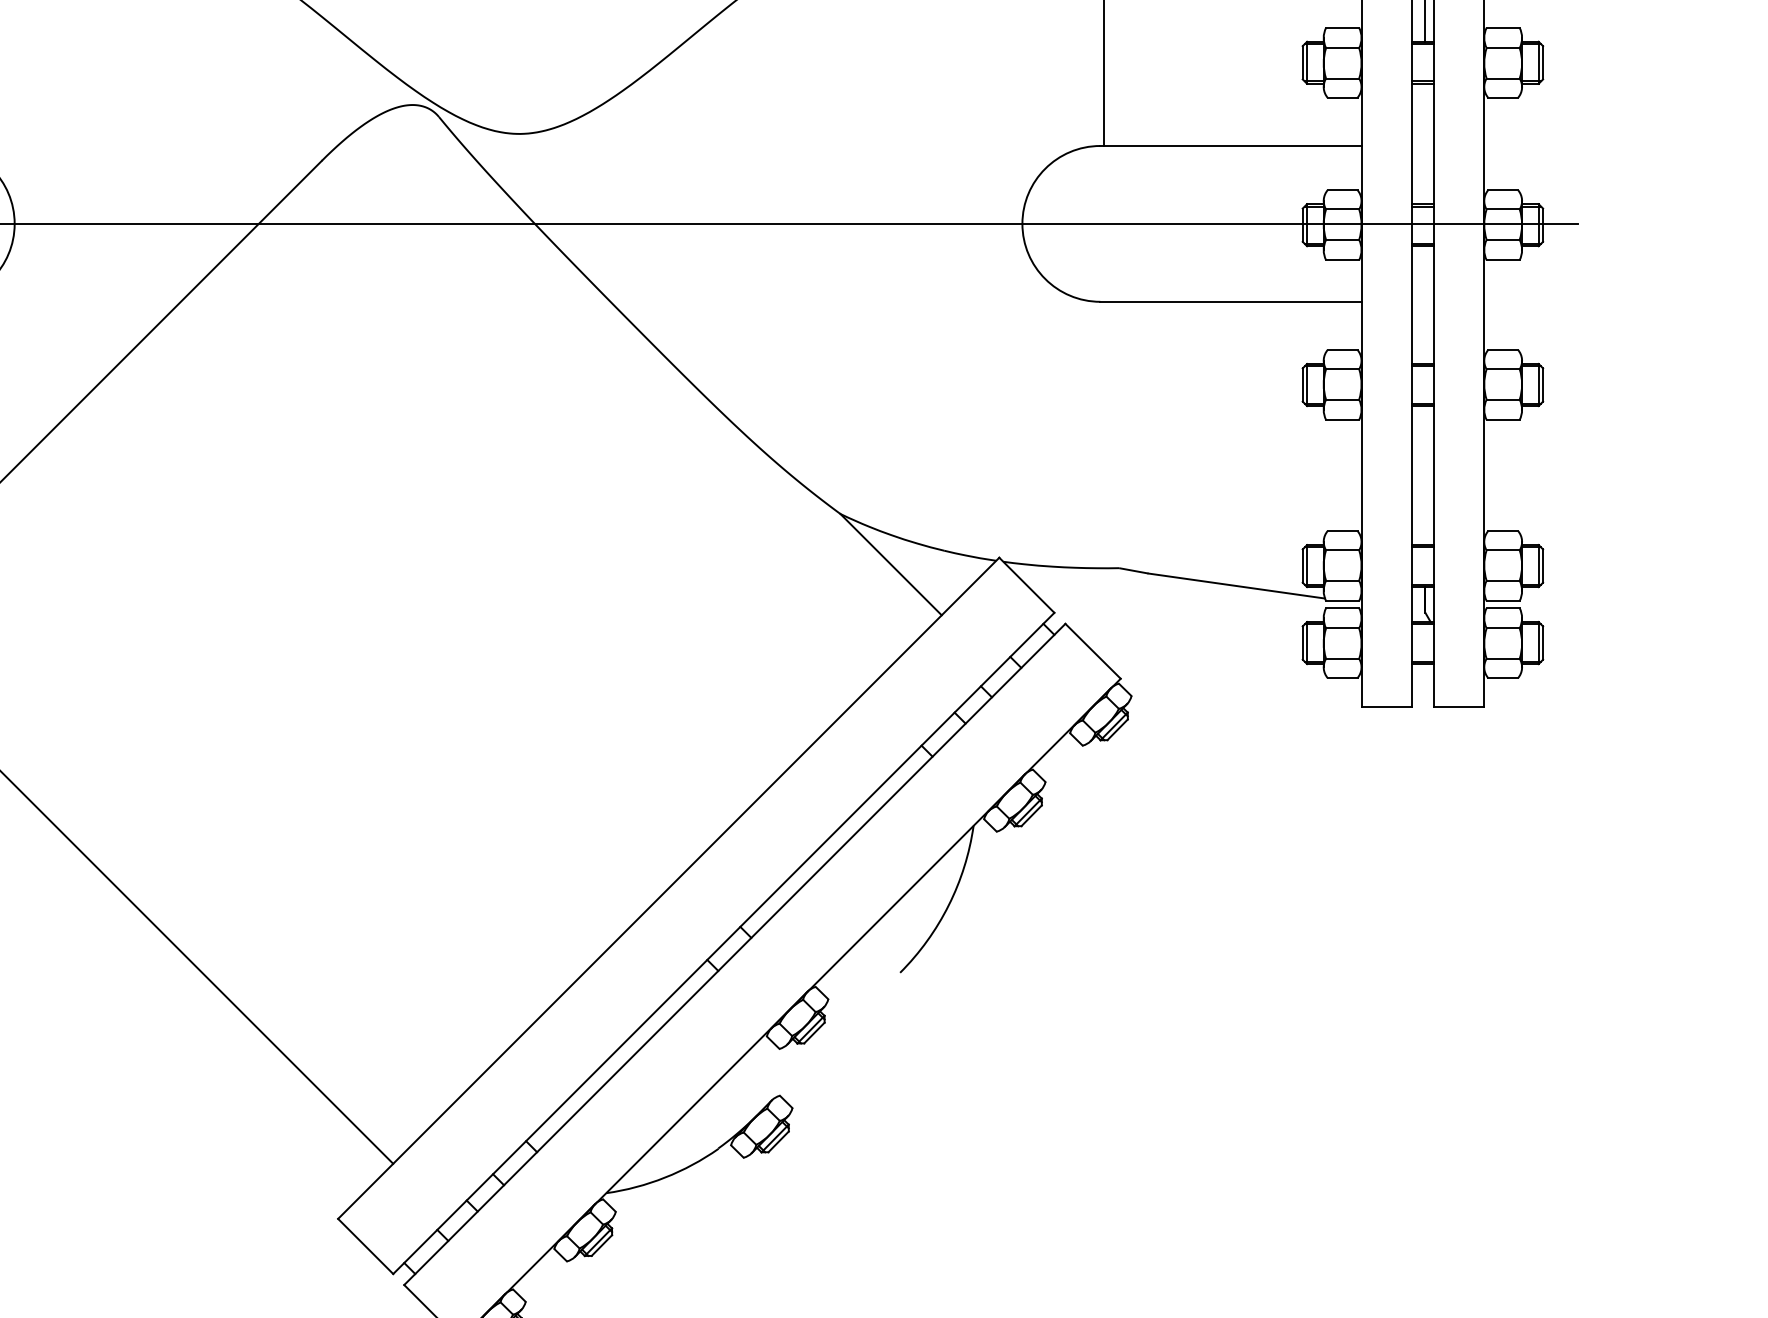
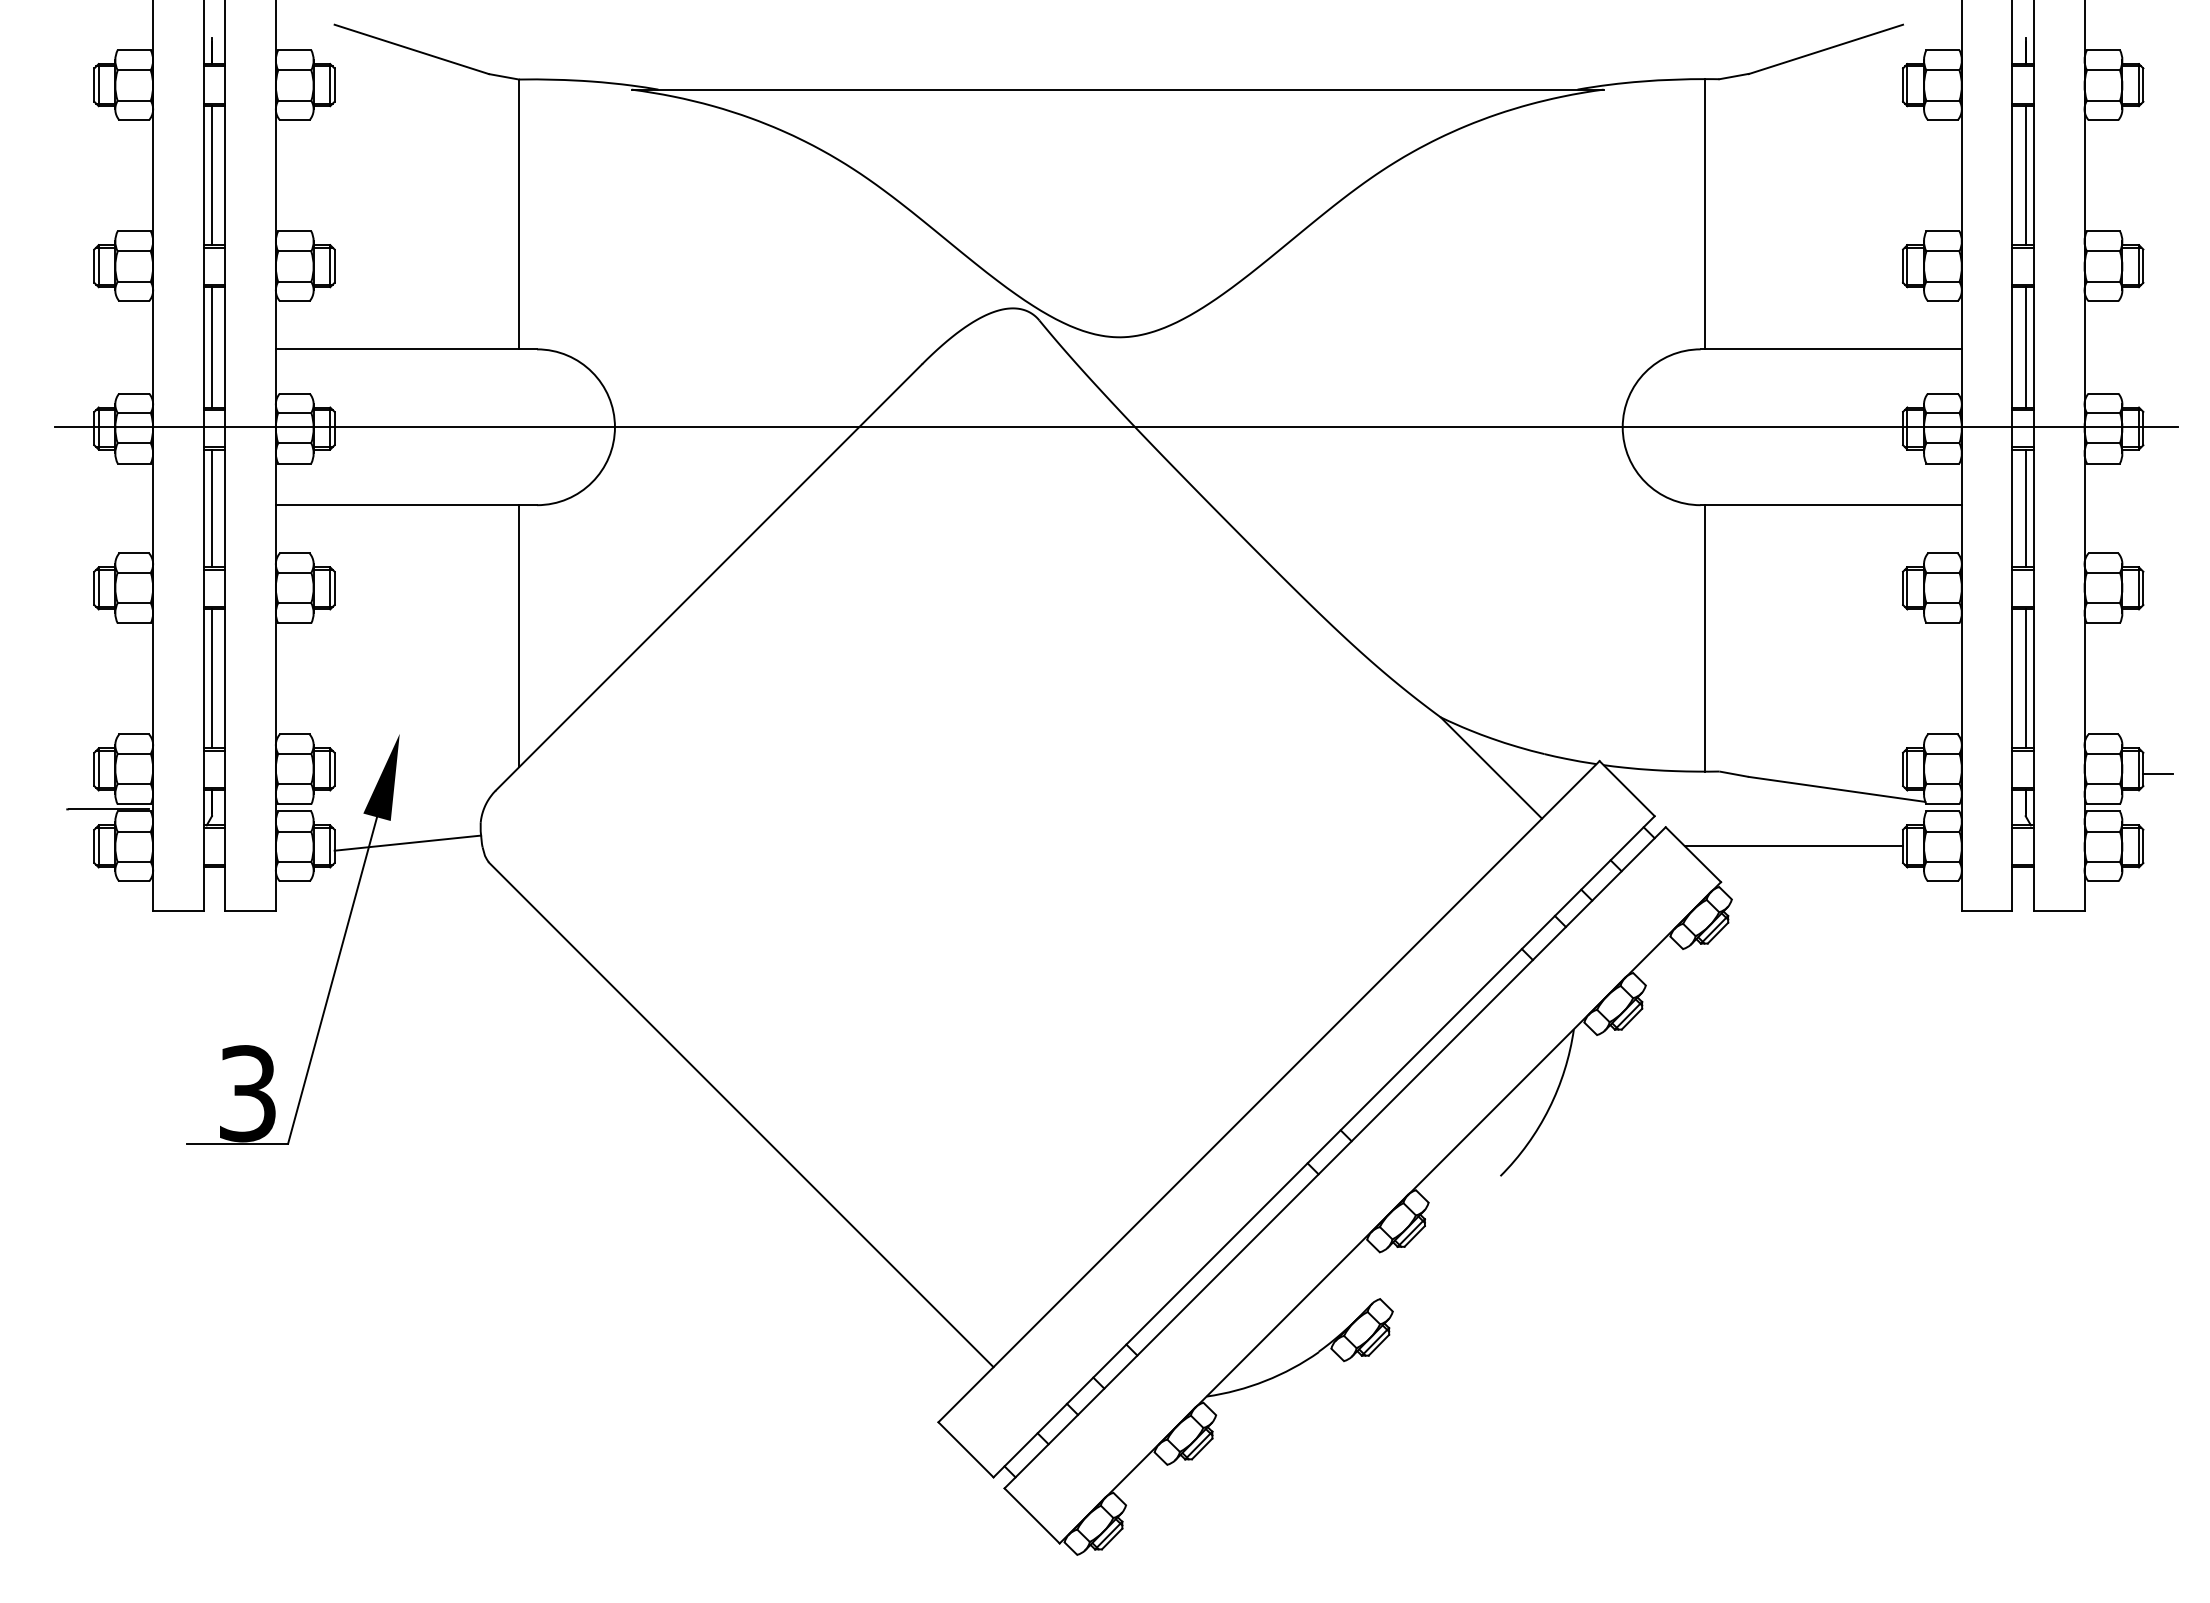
line: (1425, 144) -> (2025, 347), added
line: (1425, 305) -> (2025, 508), added
line: (1104, 434) -> (1704, 637), added
line: (1425, 475) -> (2025, 678), added
line: (1557, 571) -> (2157, 774), added
line: (1194, 643) -> (1794, 846), added

